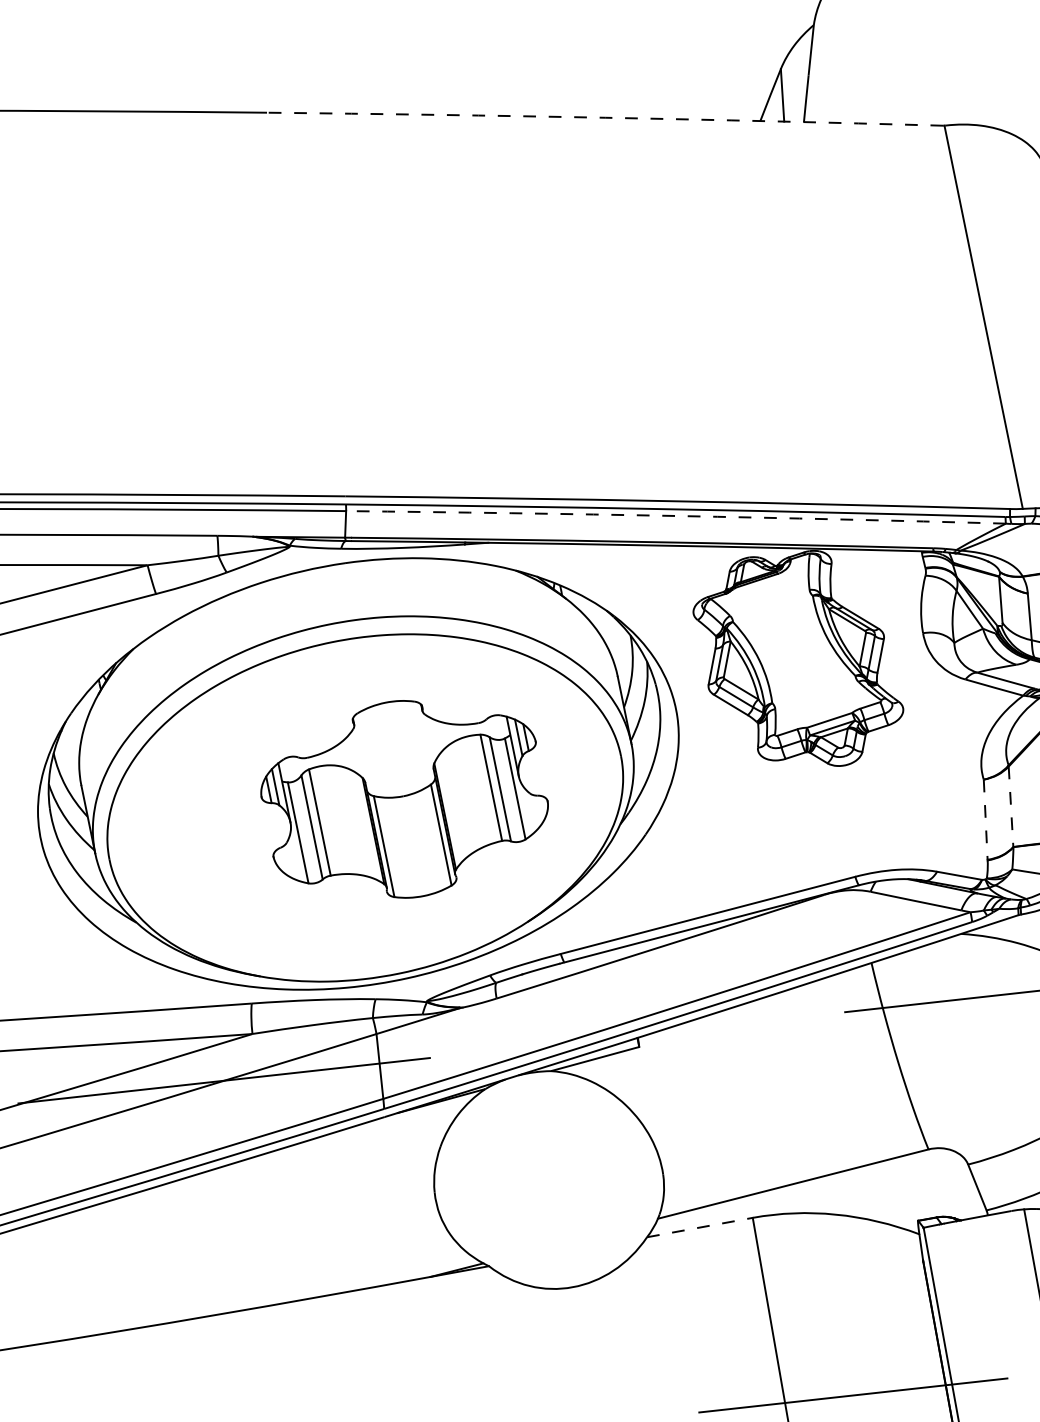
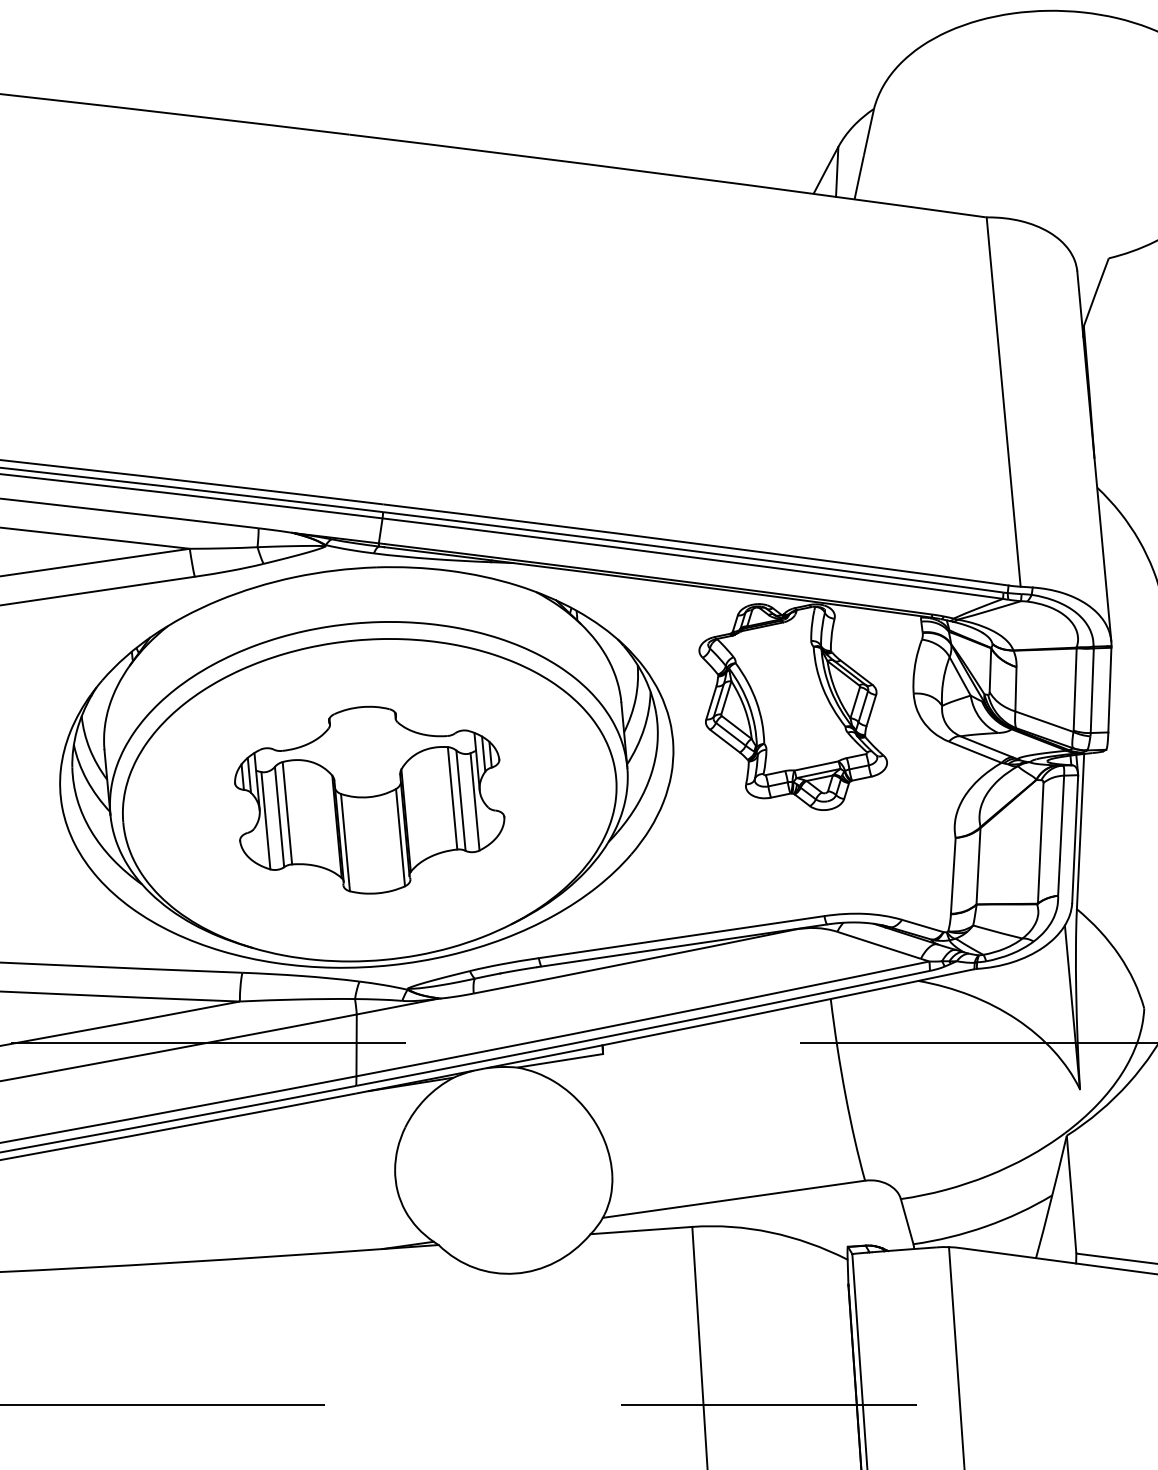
arc: (604, 117) -> (667, 174), dashed -> solid
arc: (676, 516) -> (693, 557), dashed -> solid
part: (404, 798) -> (369, 799), moved
line: (1011, 806) -> (978, 866), dashed -> solid
line: (985, 820) -> (953, 876), dashed -> solid
line: (699, 1227) -> (641, 1230), dashed -> solid

